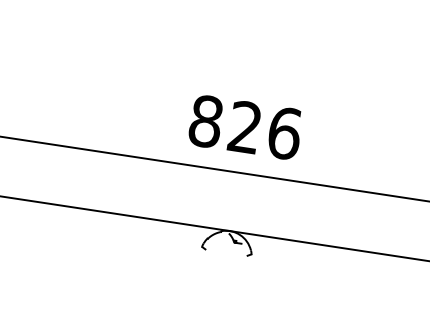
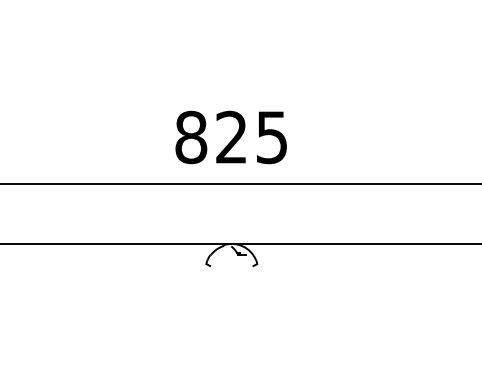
text: (285, 133) -> (272, 137), 826 -> 825

